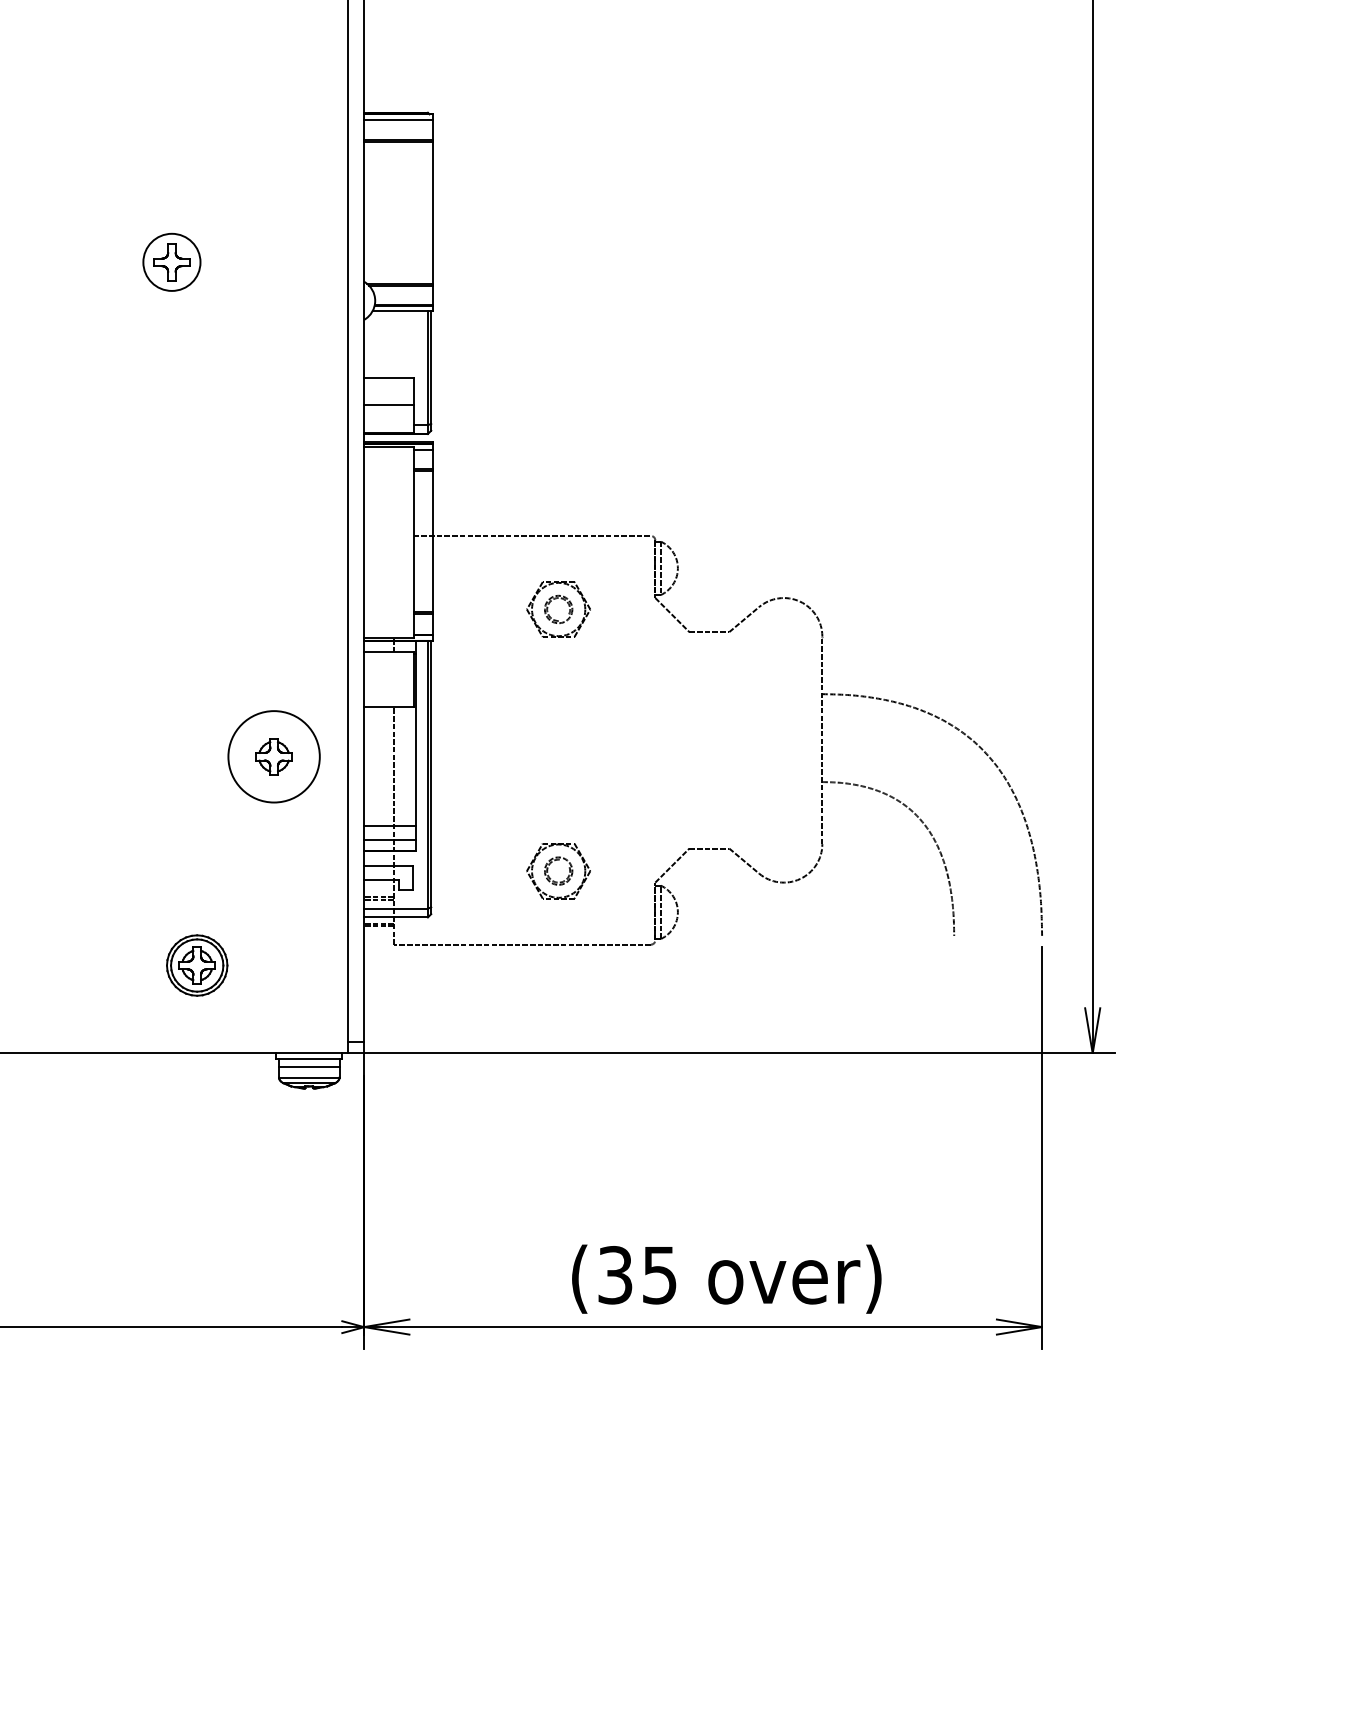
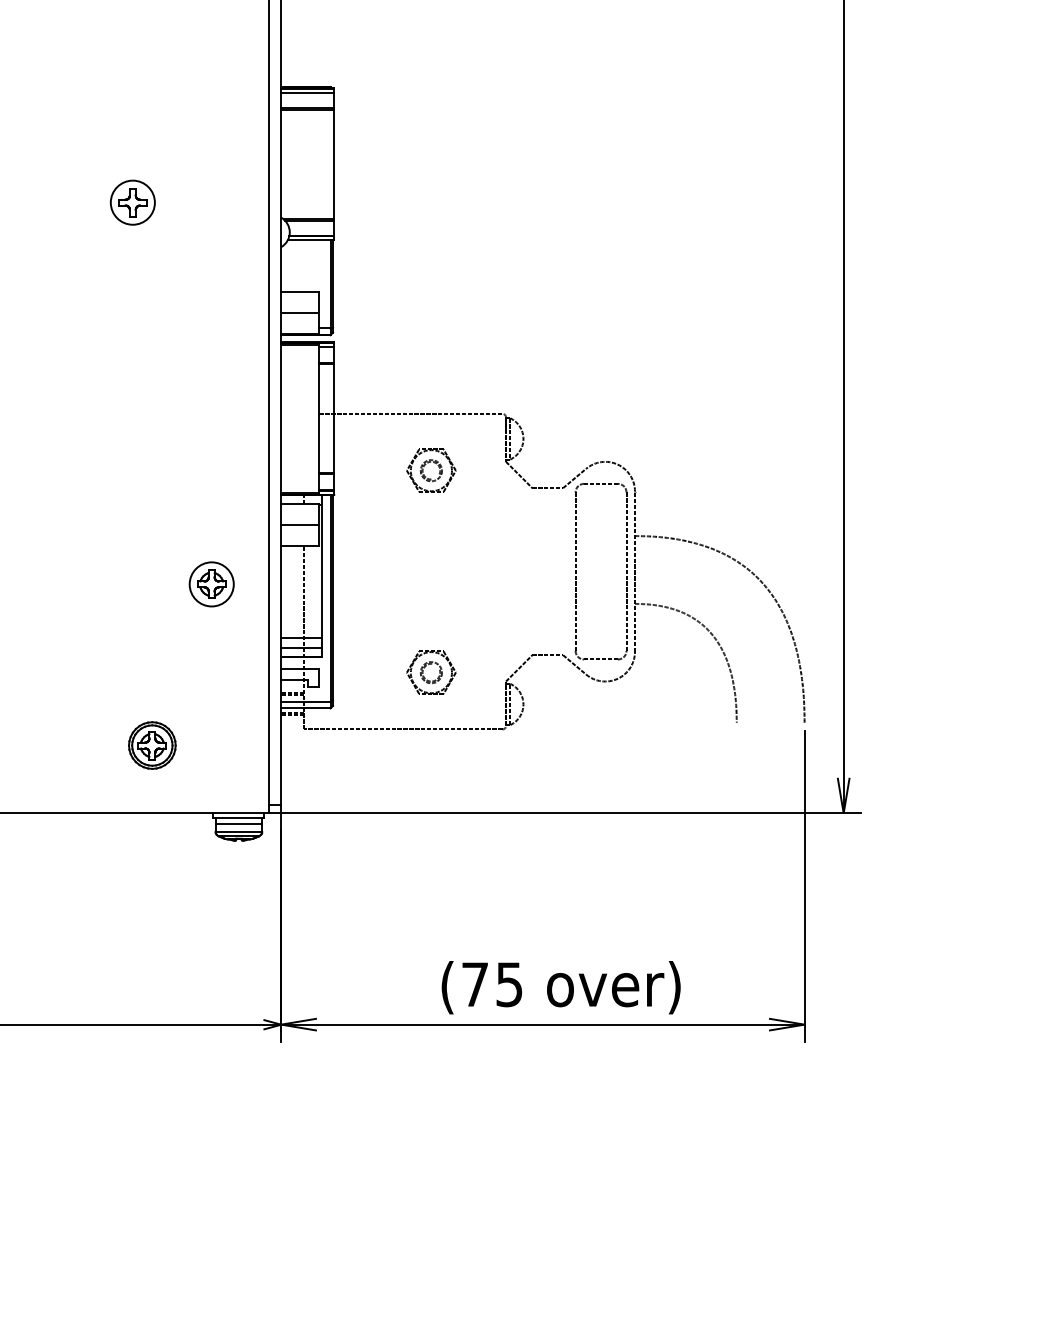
line: (388, 679) -> (300, 524), added
part: (810, 739) -> (625, 571), added
circle: (273, 756) -> (211, 584), size x0.62
text: (615, 1275) -> (475, 984), (35 -> (75

